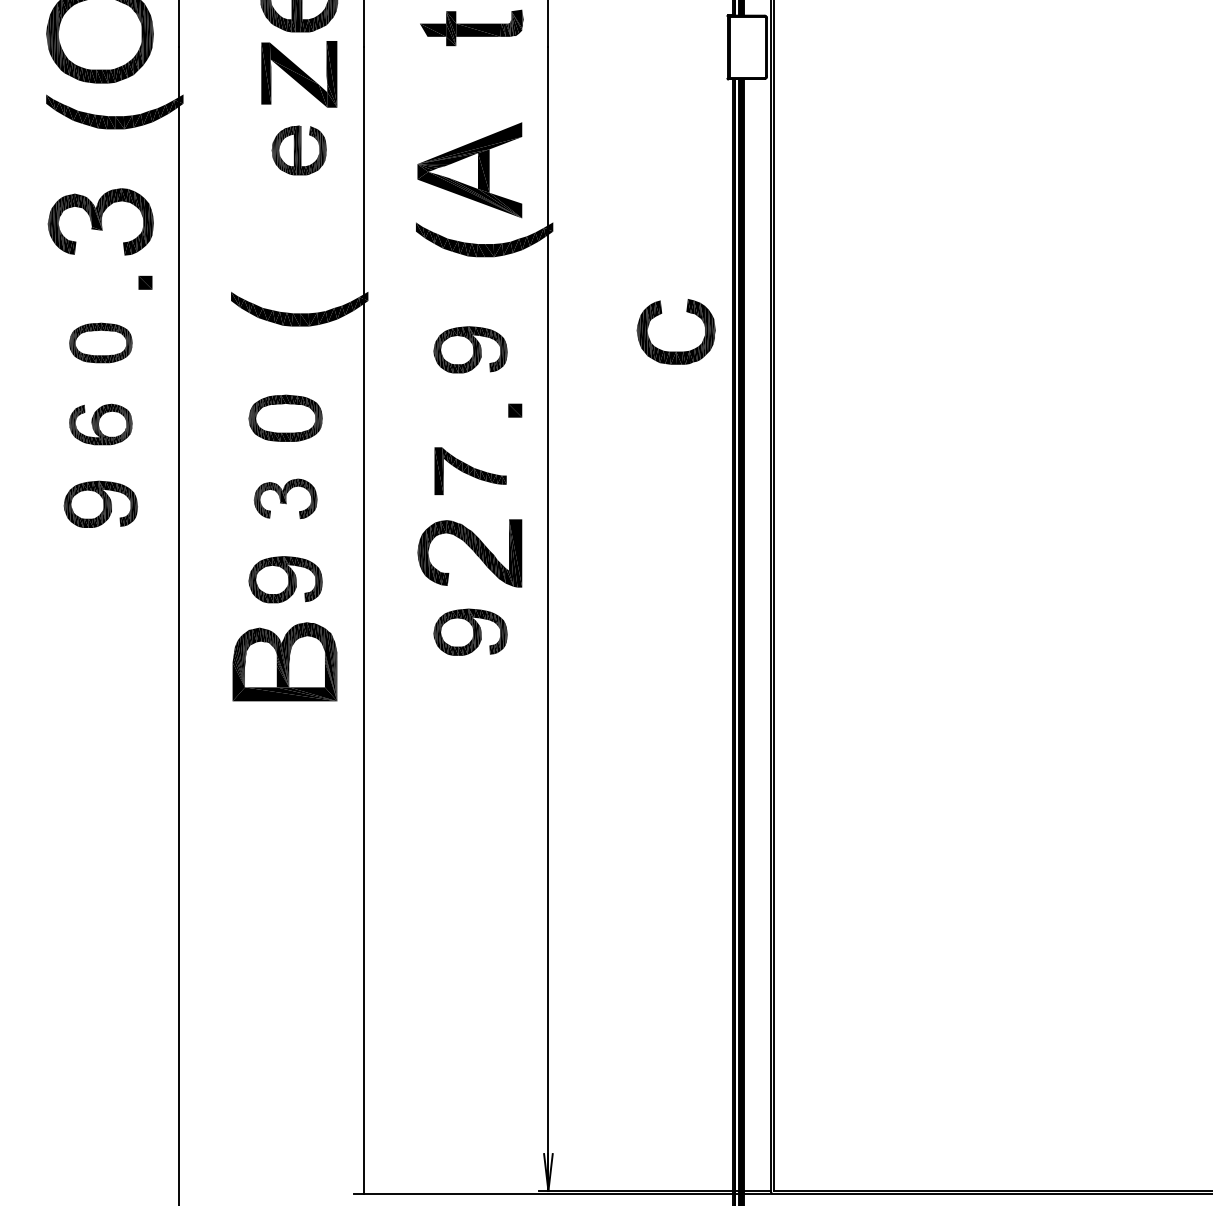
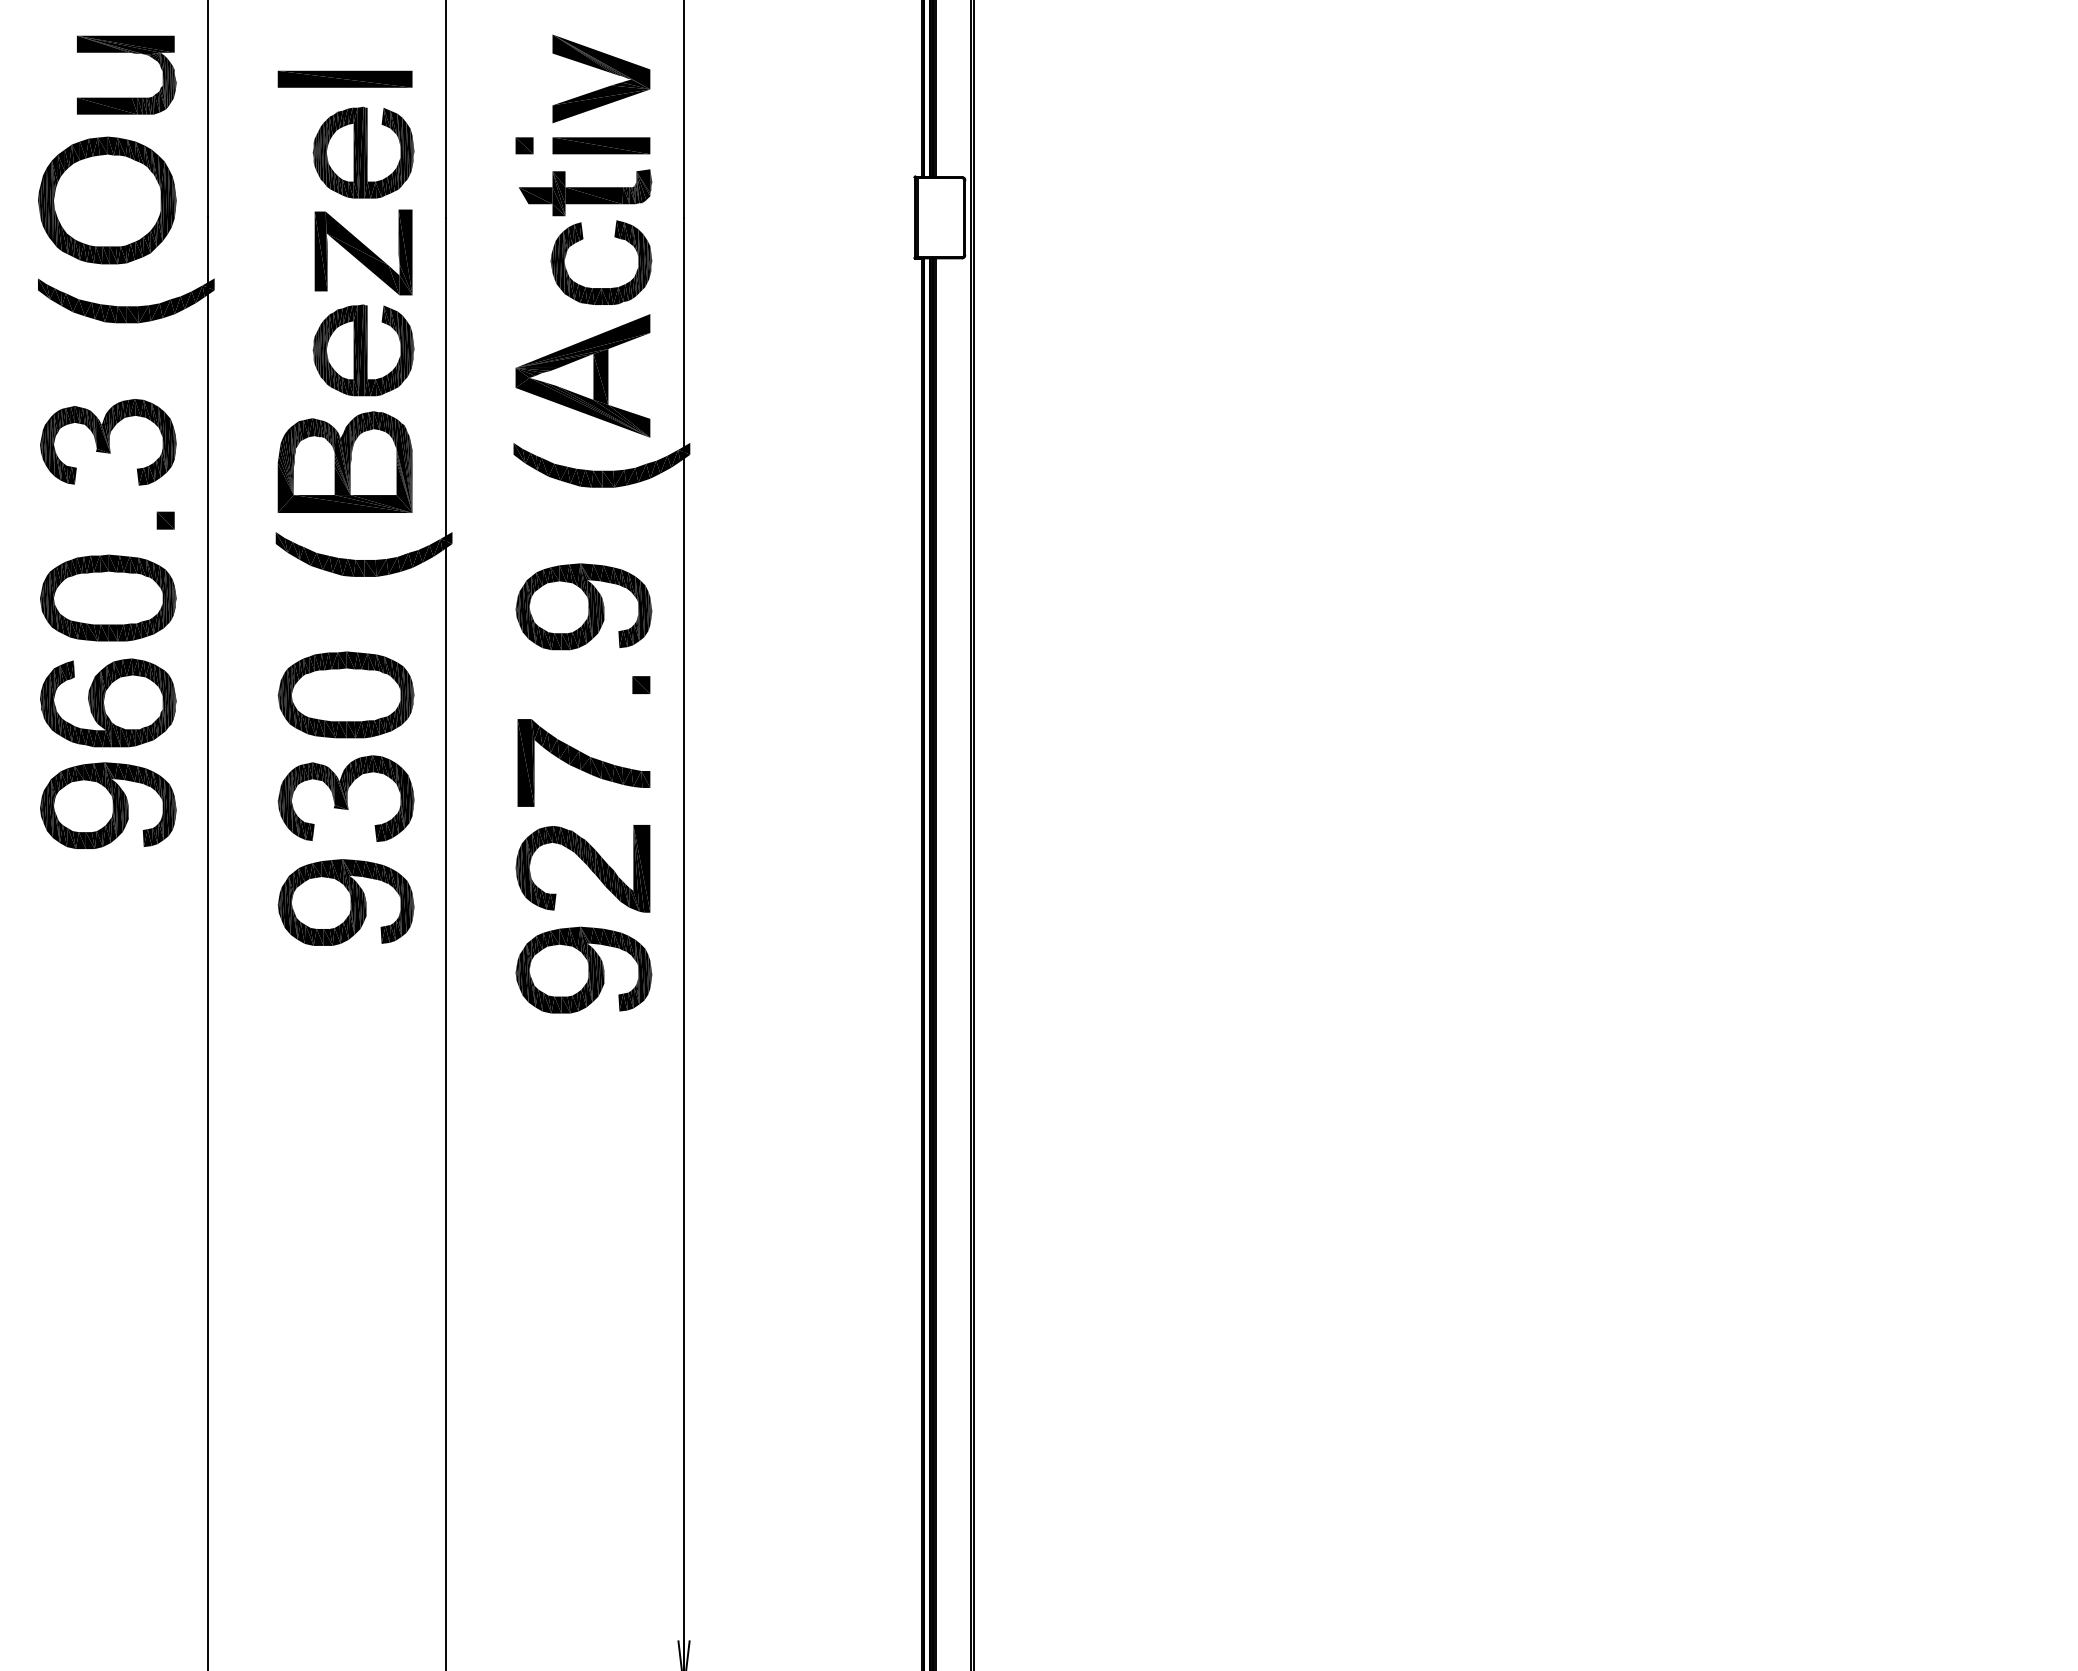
part: (299, 150) -> (363, 350), size x1.43
part: (101, 342) -> (108, 597), size x1.67
part: (470, 349) -> (583, 606), size x1.43
part: (676, 351) -> (601, 288), moved
part: (285, 417) -> (345, 694), size x1.43
part: (101, 424) -> (108, 702), size x1.67
part: (470, 470) -> (583, 762), size x1.43
part: (285, 498) -> (345, 798), size x1.67
part: (101, 504) -> (108, 805), size x1.43
part: (285, 579) -> (345, 902), size x1.43
part: (470, 631) -> (583, 969), size x1.43
part: (284, 661) -> (344, 461), moved

